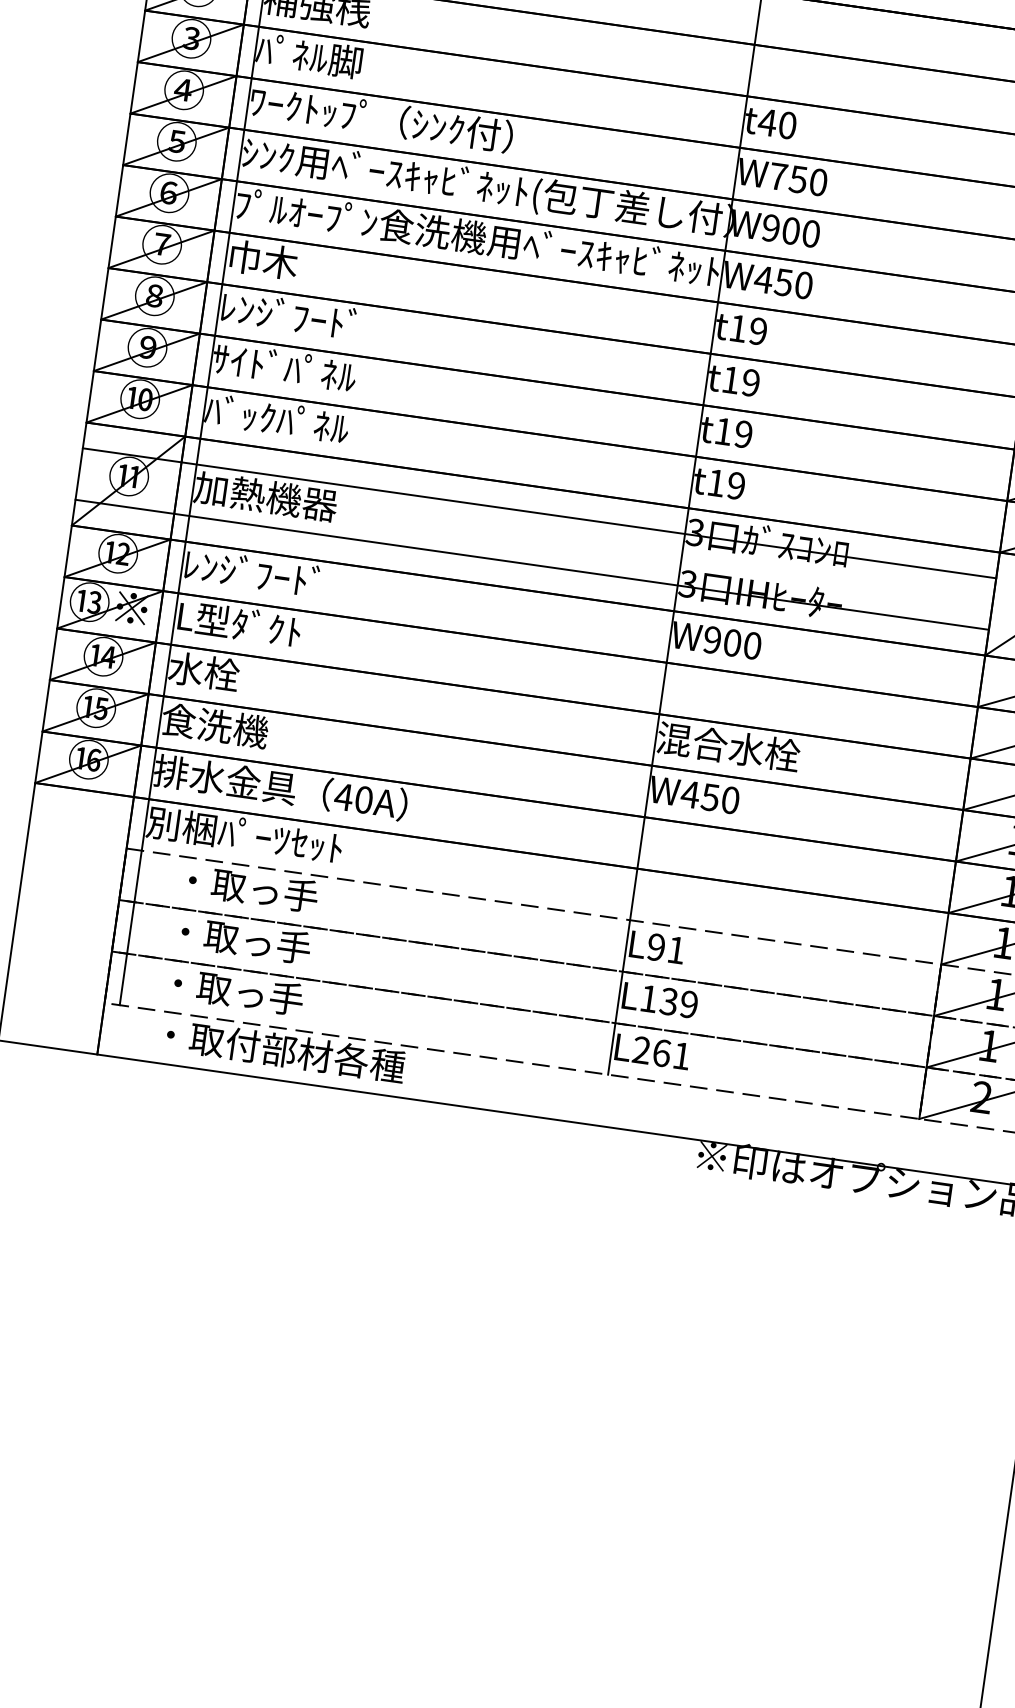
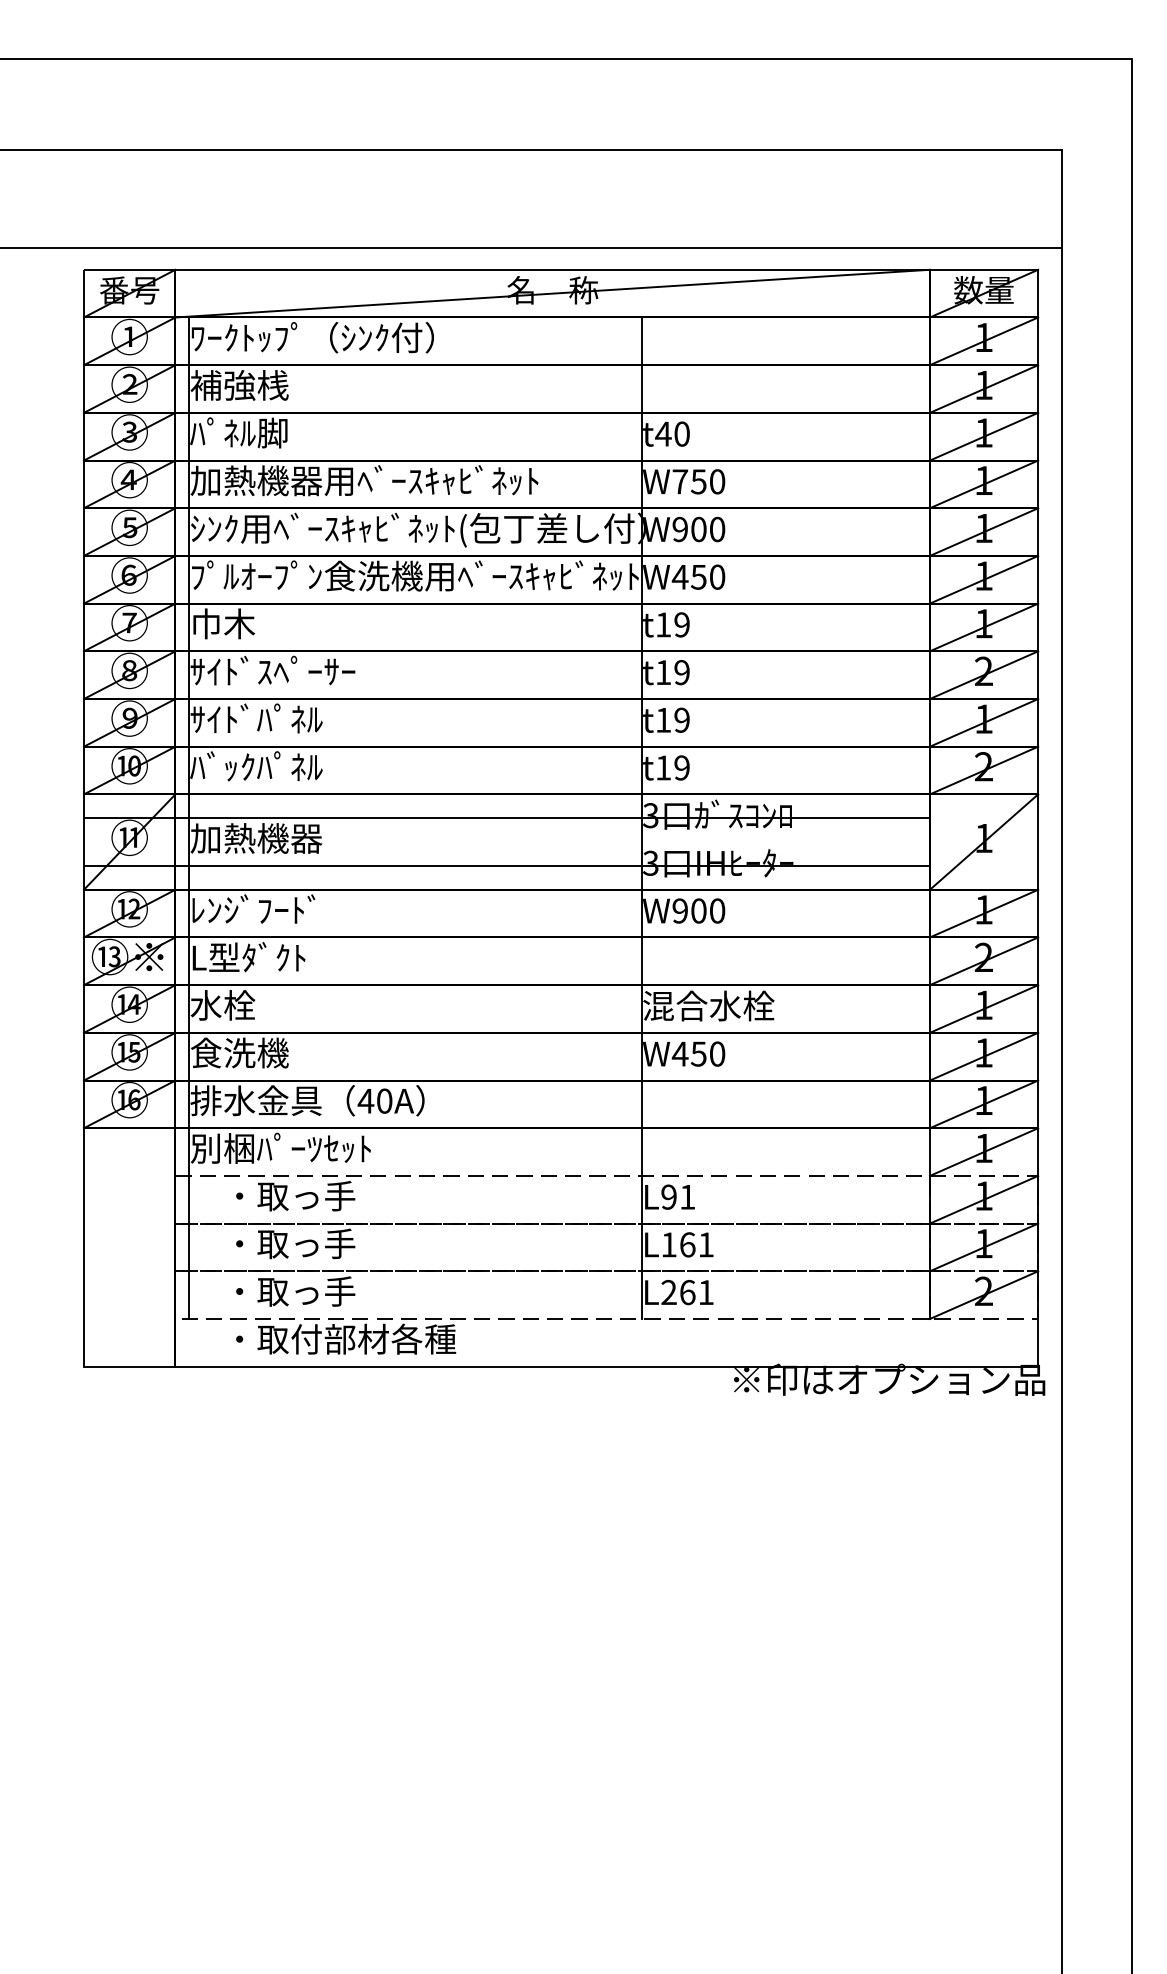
text: (437, 126) -> (364, 480), ﾜｰｸﾄｯﾌﾟ（ｼﾝｸ付） -> 加熱機器用ﾍﾞｰｽｷｬﾋﾞﾈｯﾄ
text: (309, 317) -> (272, 670), ﾚﾝｼﾞﾌｰﾄﾞ -> ｻｲﾄﾞｽﾍﾟｰｻｰ
text: (678, 1002) -> (696, 1244), L139 -> L161

